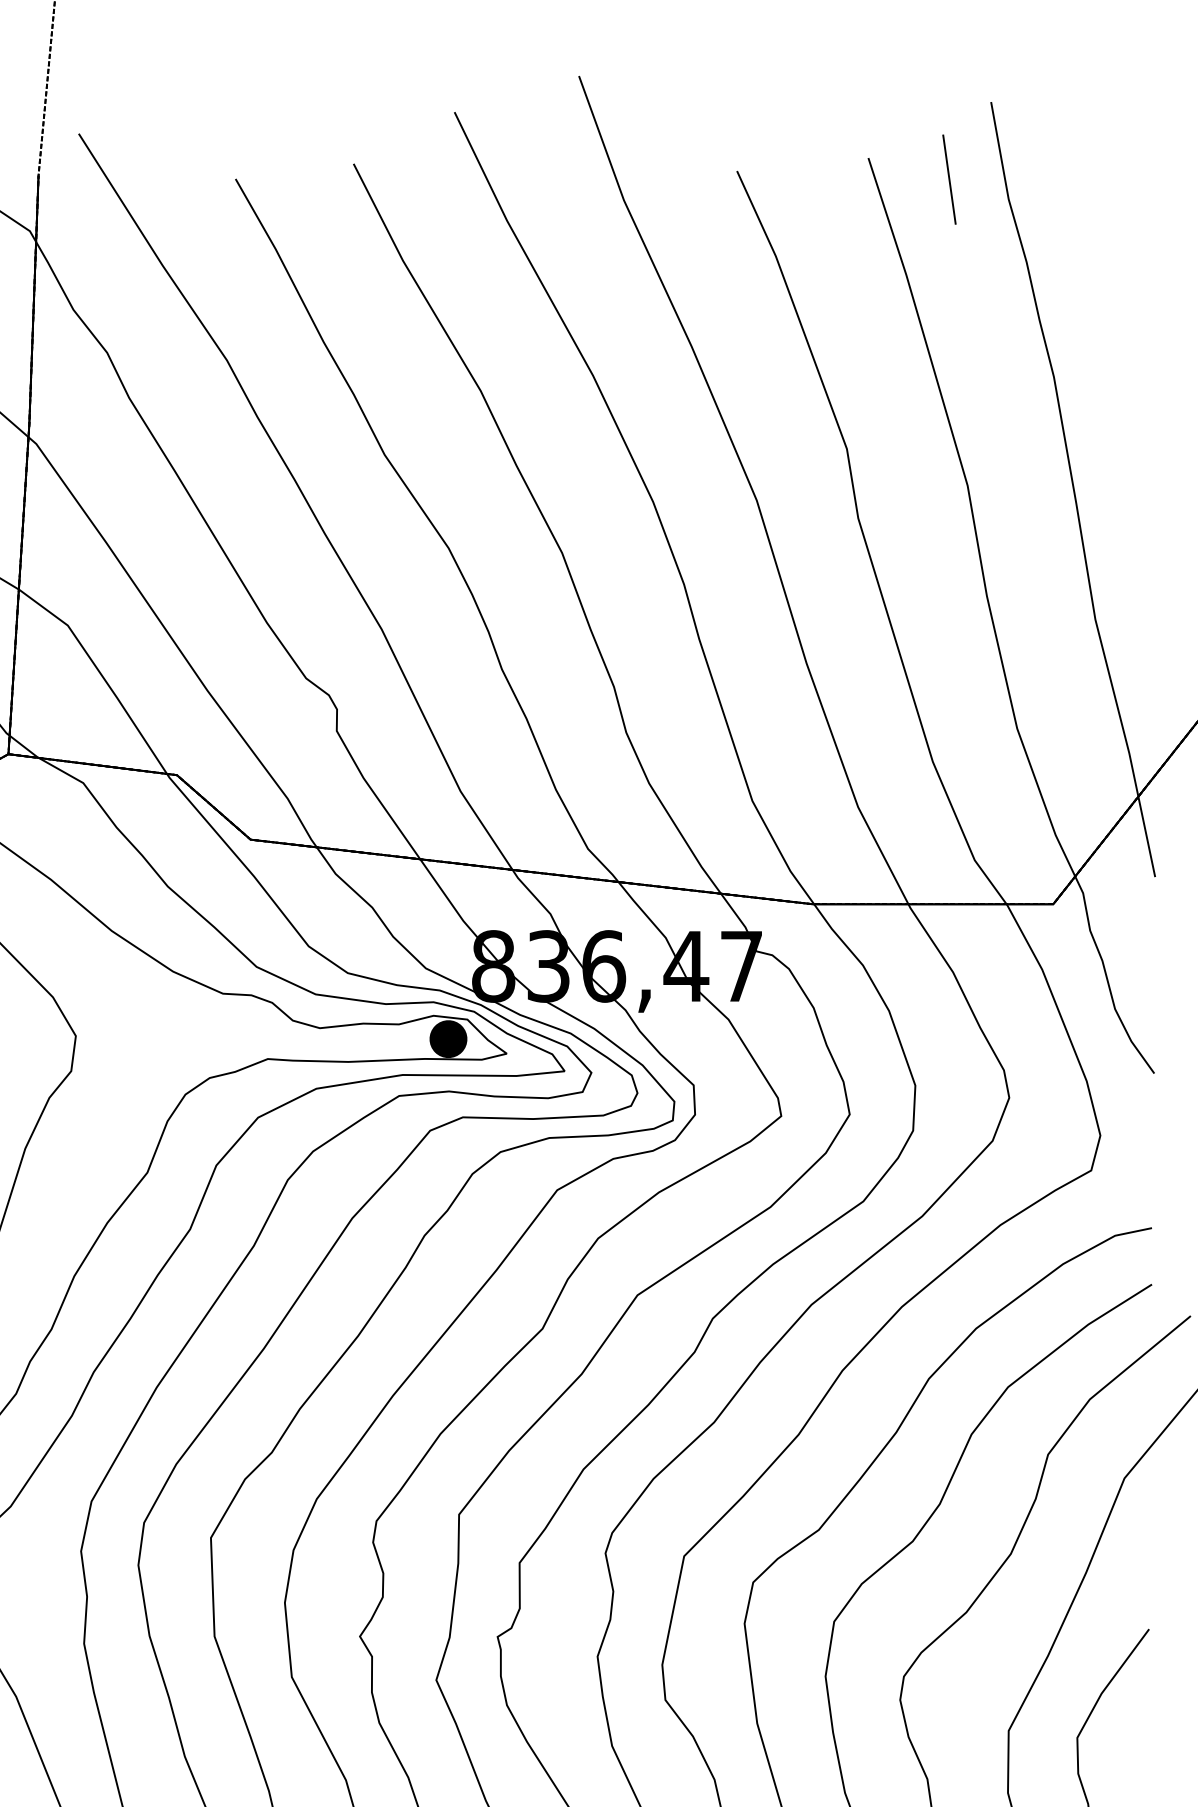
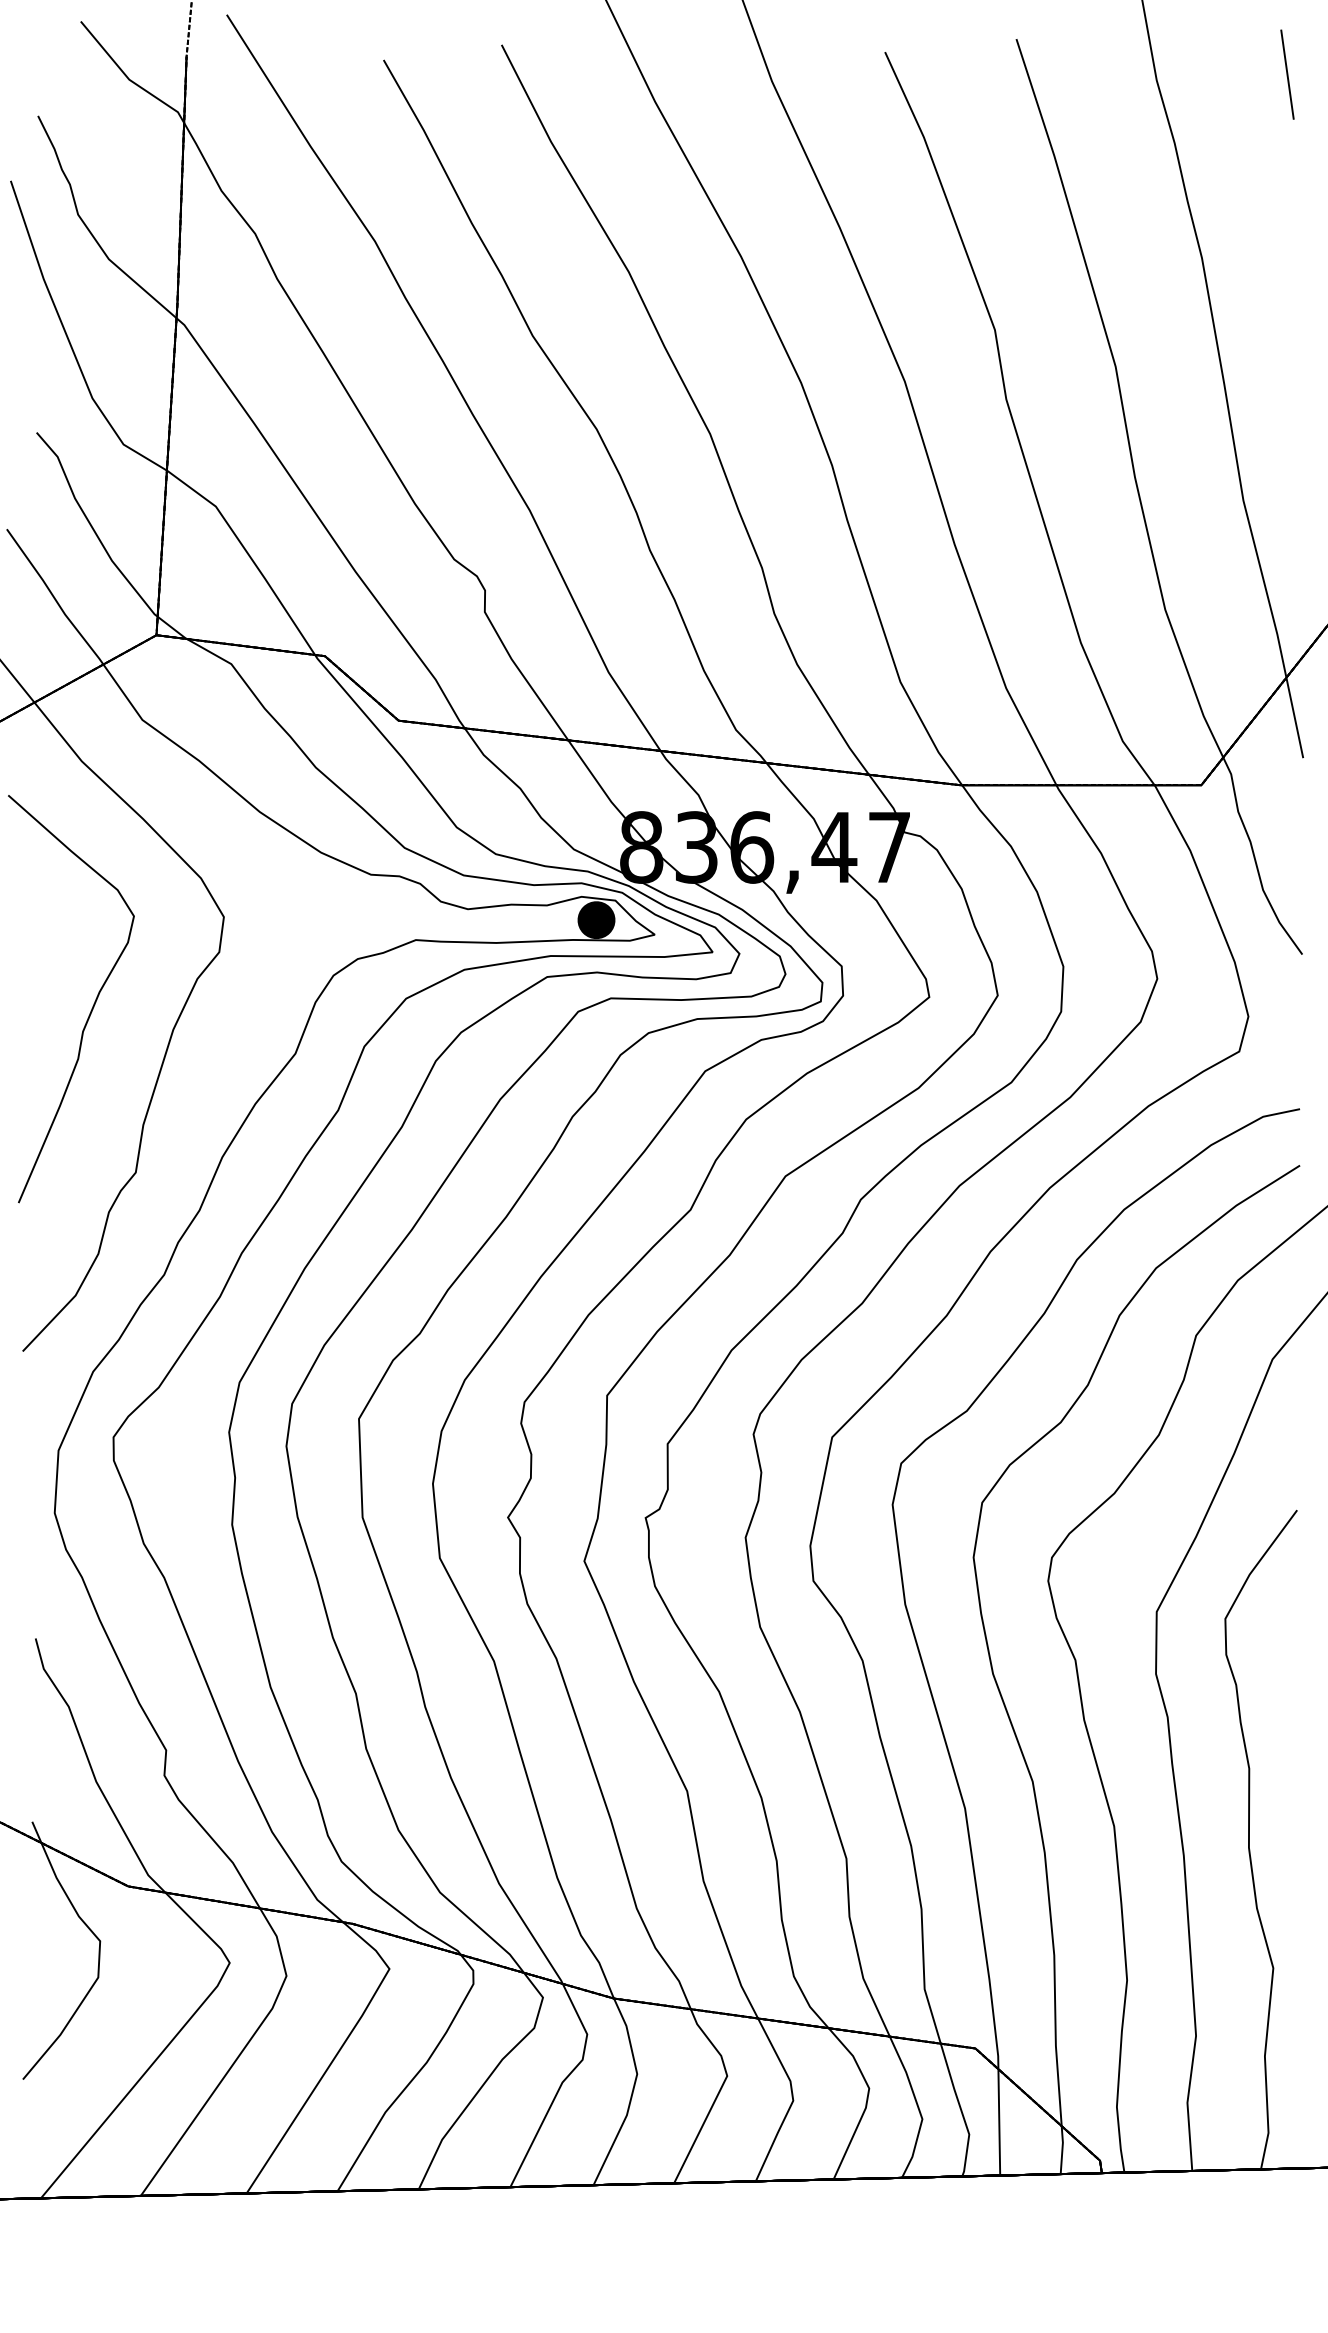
line: (949, 179) -> (1287, 74), moved

